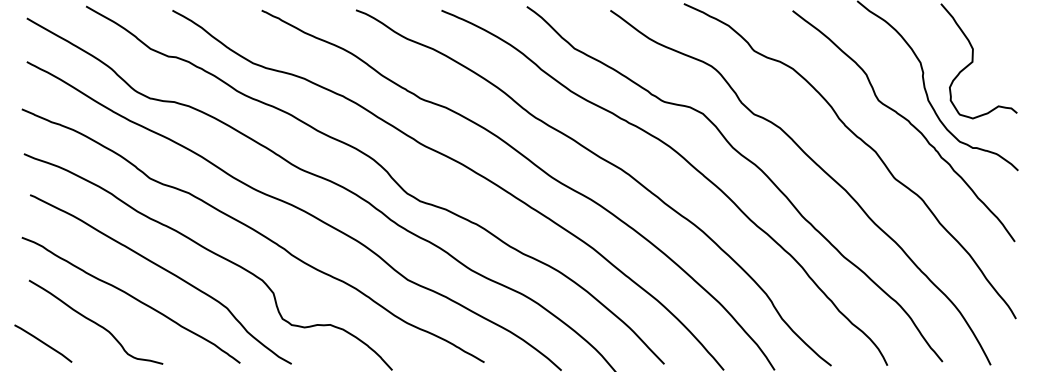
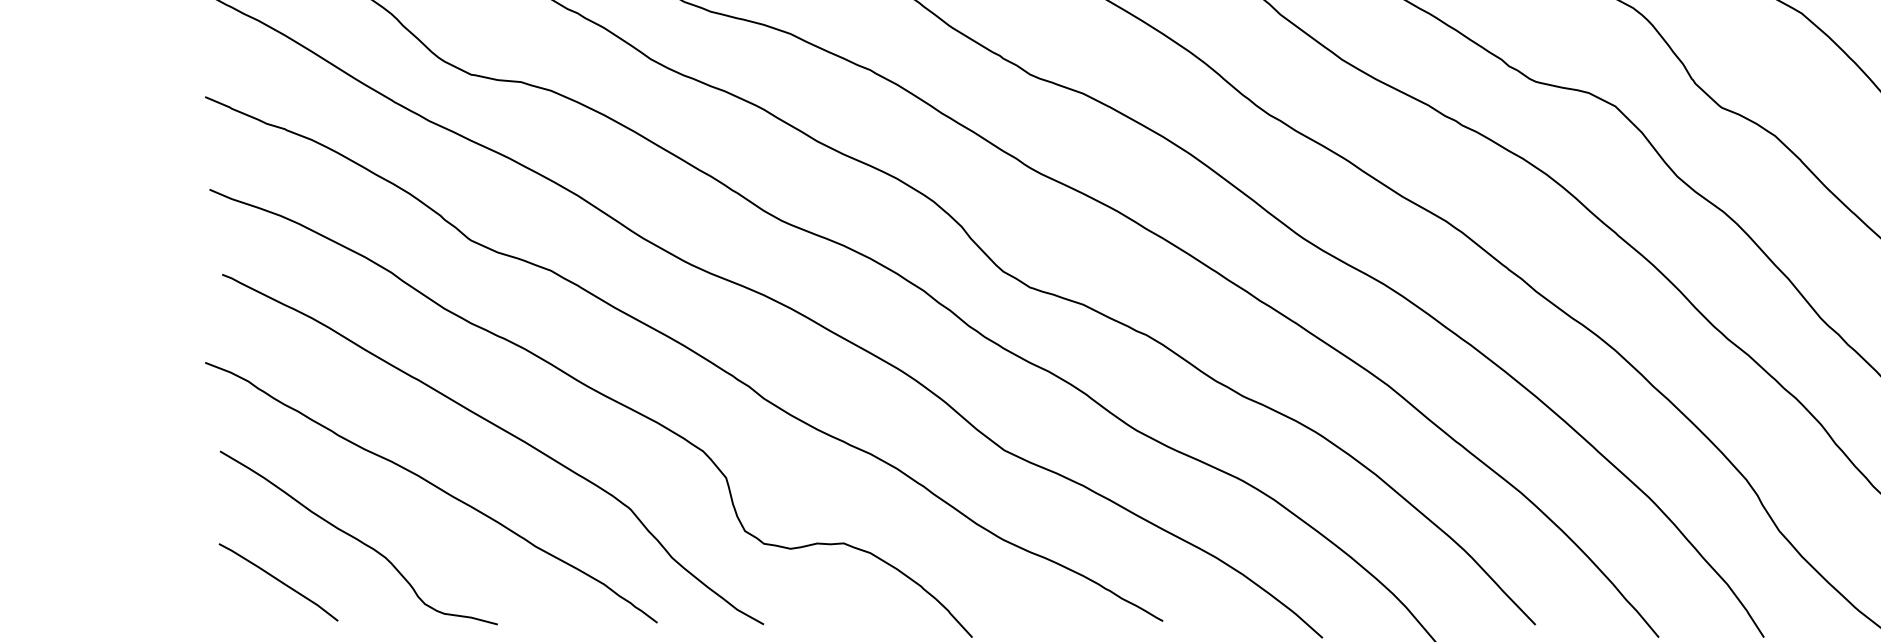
line: (43, 343) -> (278, 581), moved

